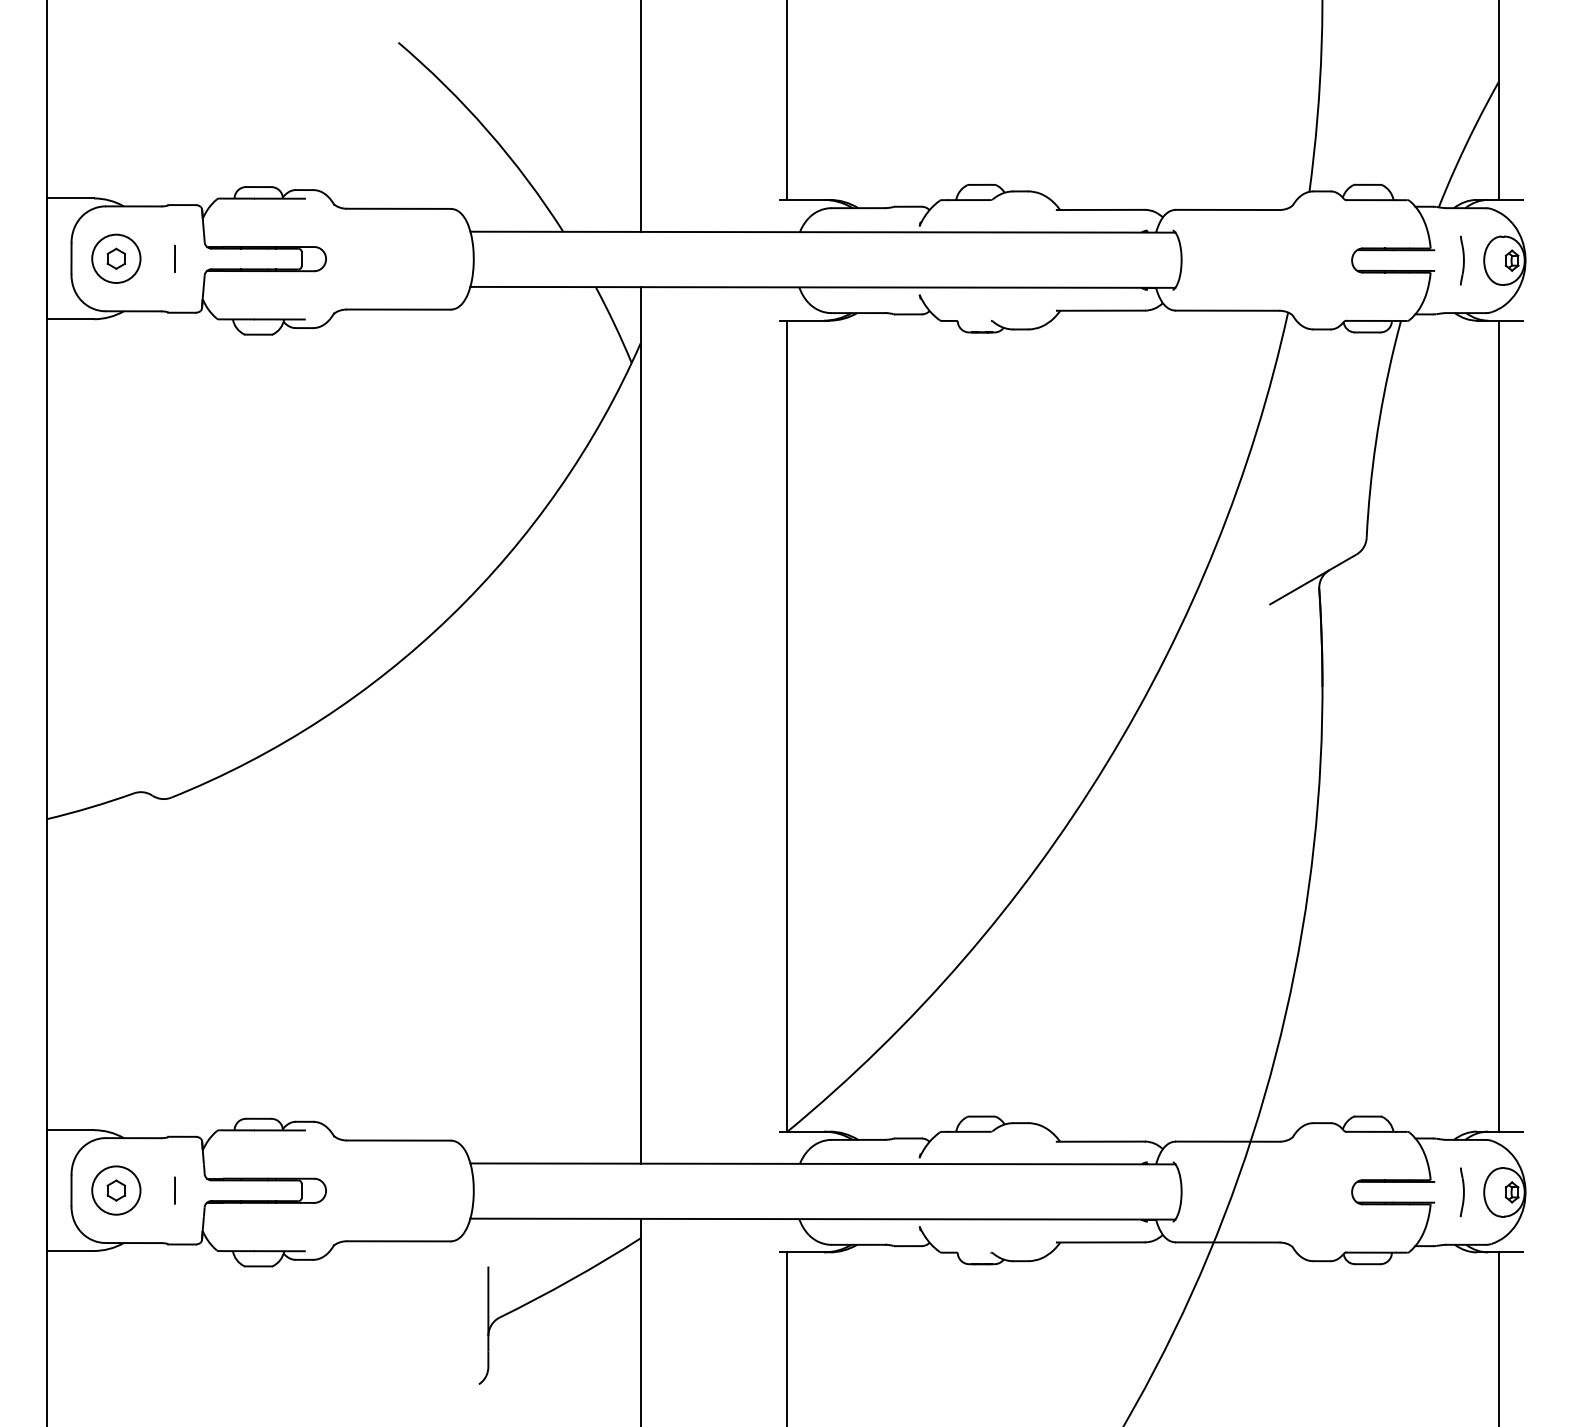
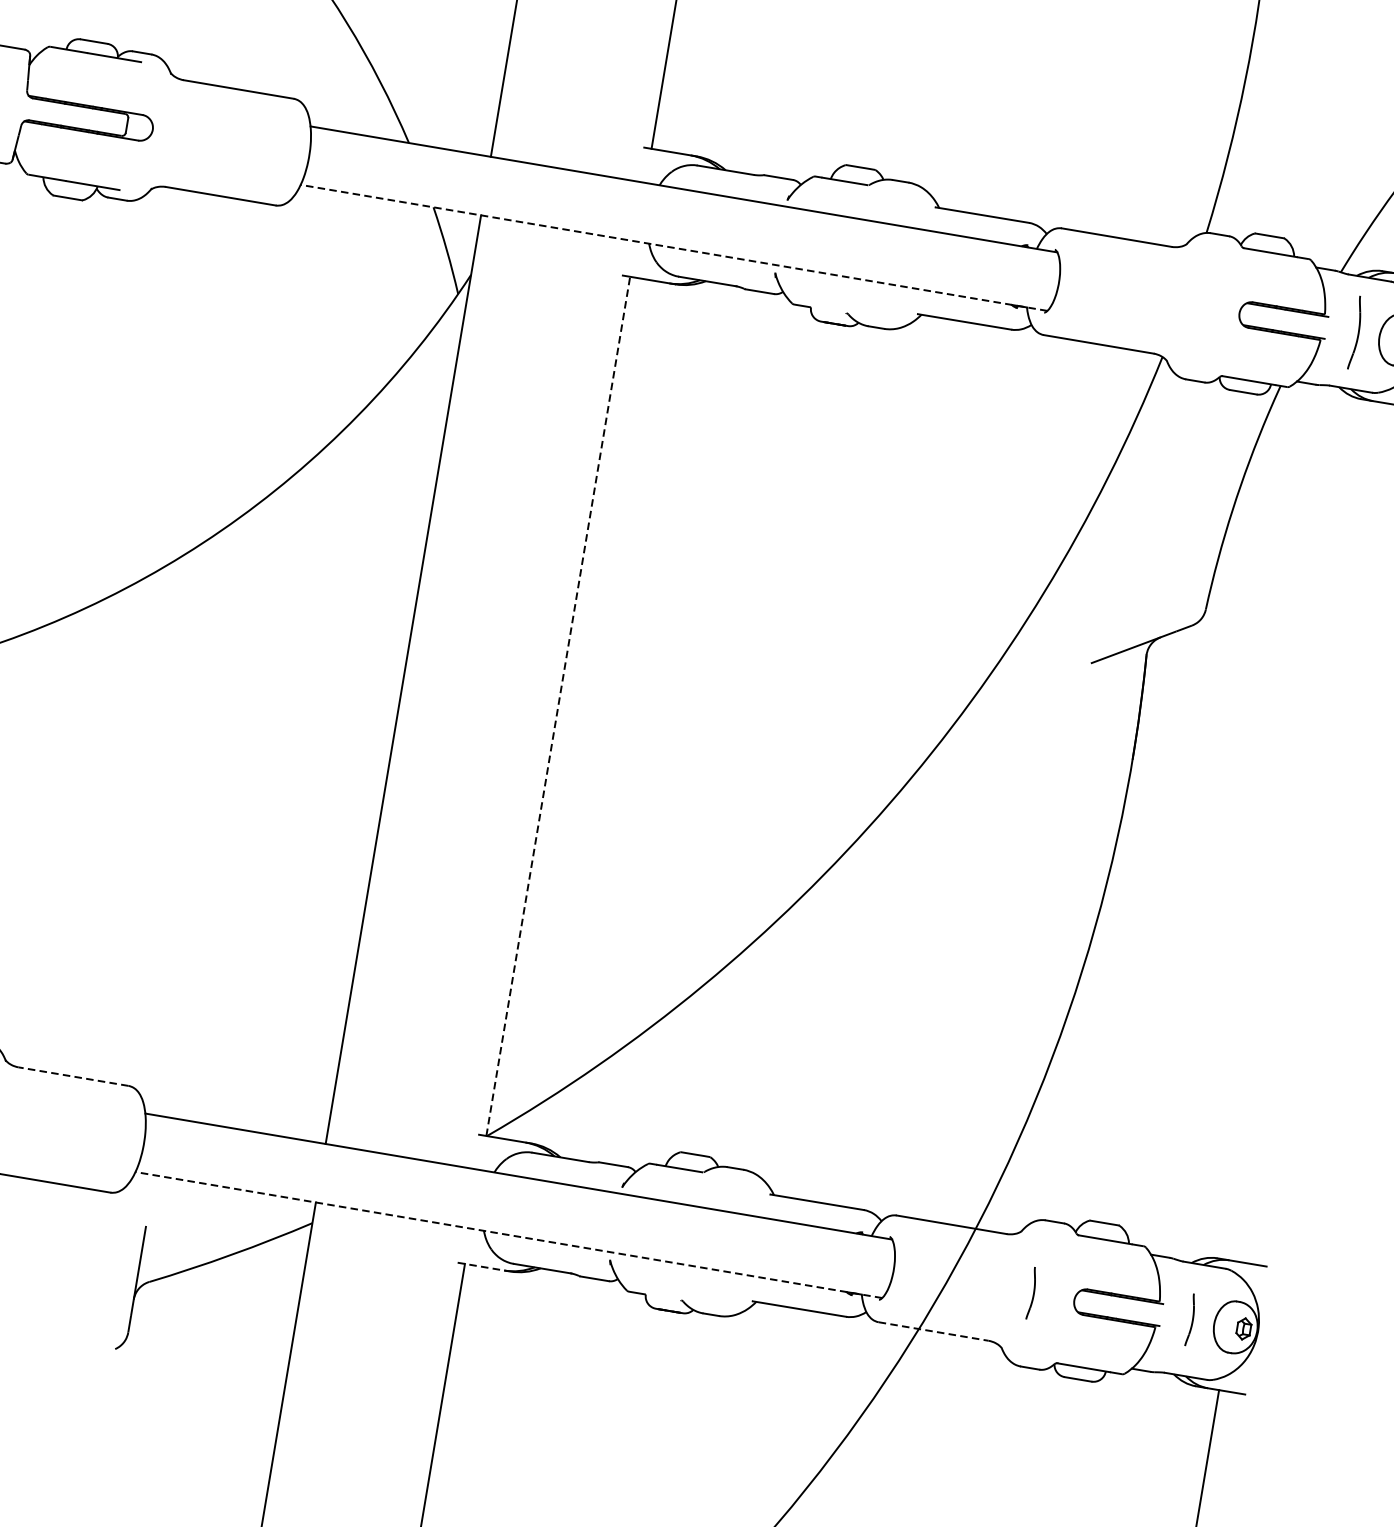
part: (1462, 260) -> (1356, 332), size x1.4
line: (822, 287) -> (673, 247), solid -> dashed
line: (786, 725) -> (557, 705), solid -> dashed
line: (1498, 725) -> (1312, 831), removed
line: (398, 1140) -> (73, 1076), solid -> dashed
part: (1311, 1192) -> (1031, 1293), added
line: (822, 1219) -> (508, 1235), solid -> dashed
line: (1227, 1242) -> (933, 1331), solid -> dashed
line: (804, 1252) -> (483, 1267), solid -> dashed

